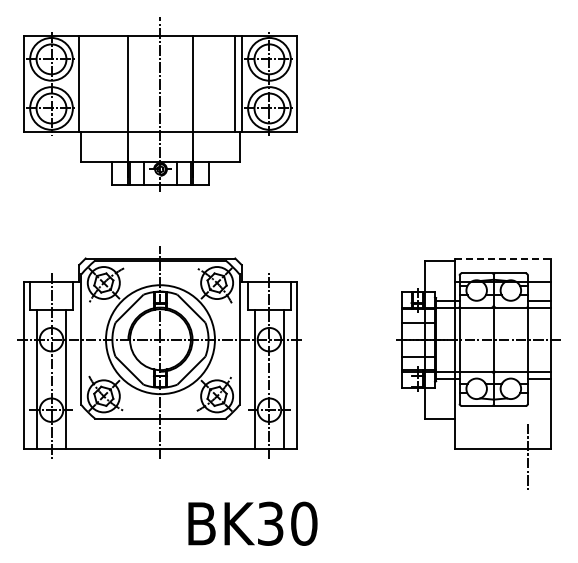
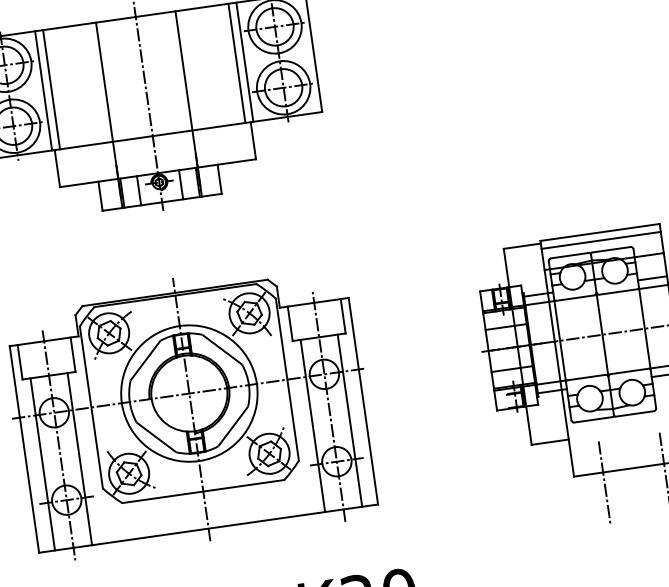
line: (85, 83) -> (51, 89), added
line: (503, 258) -> (600, 232), dashed -> solid
line: (503, 264) -> (601, 239), added
line: (478, 456) -> (604, 482), added

